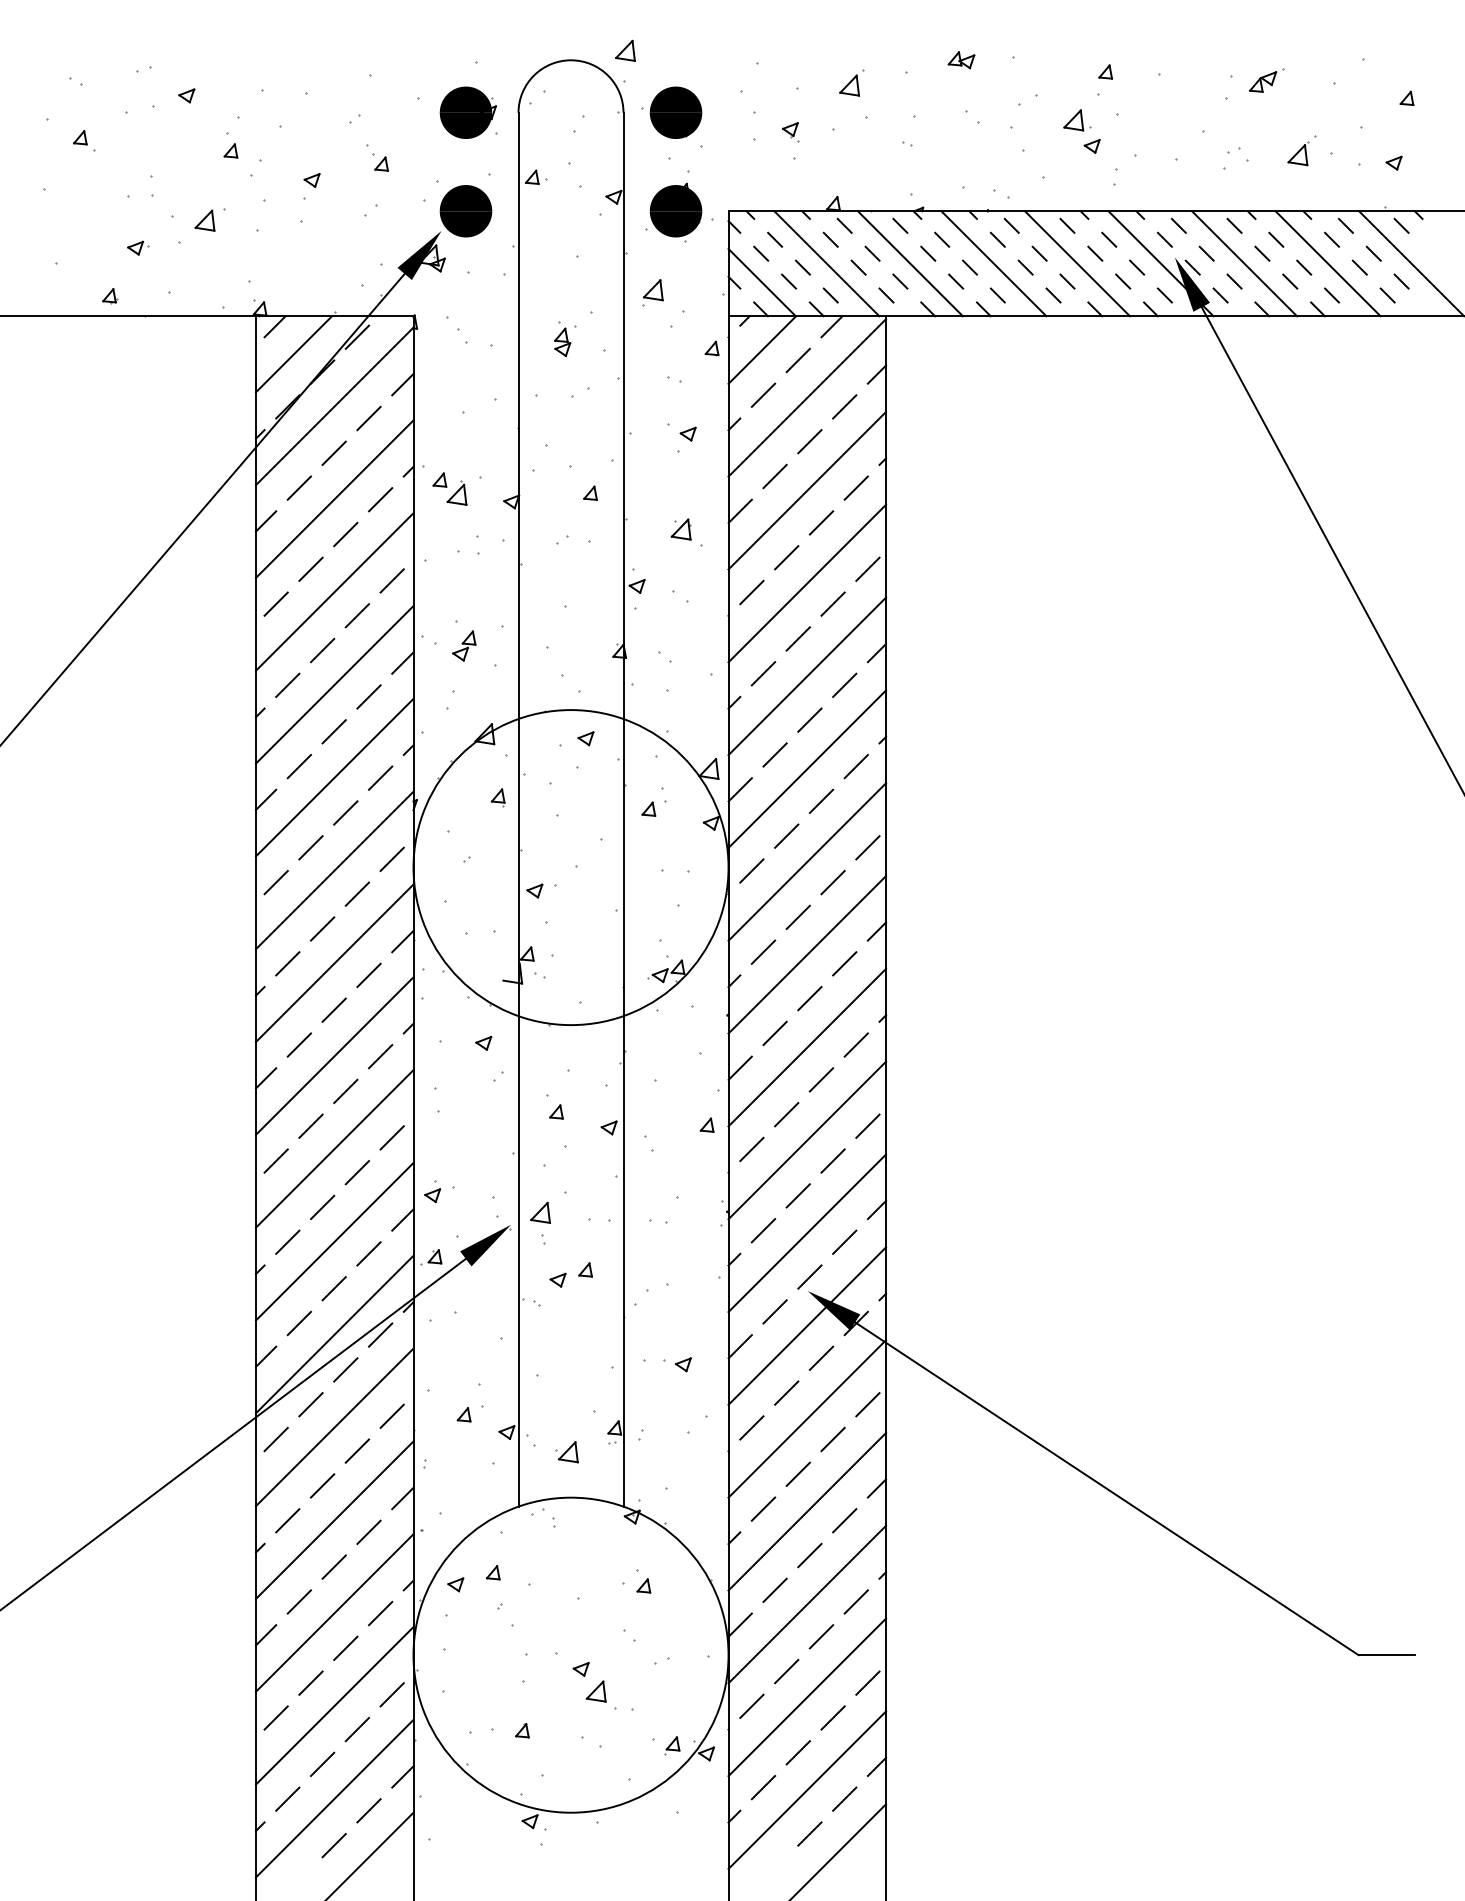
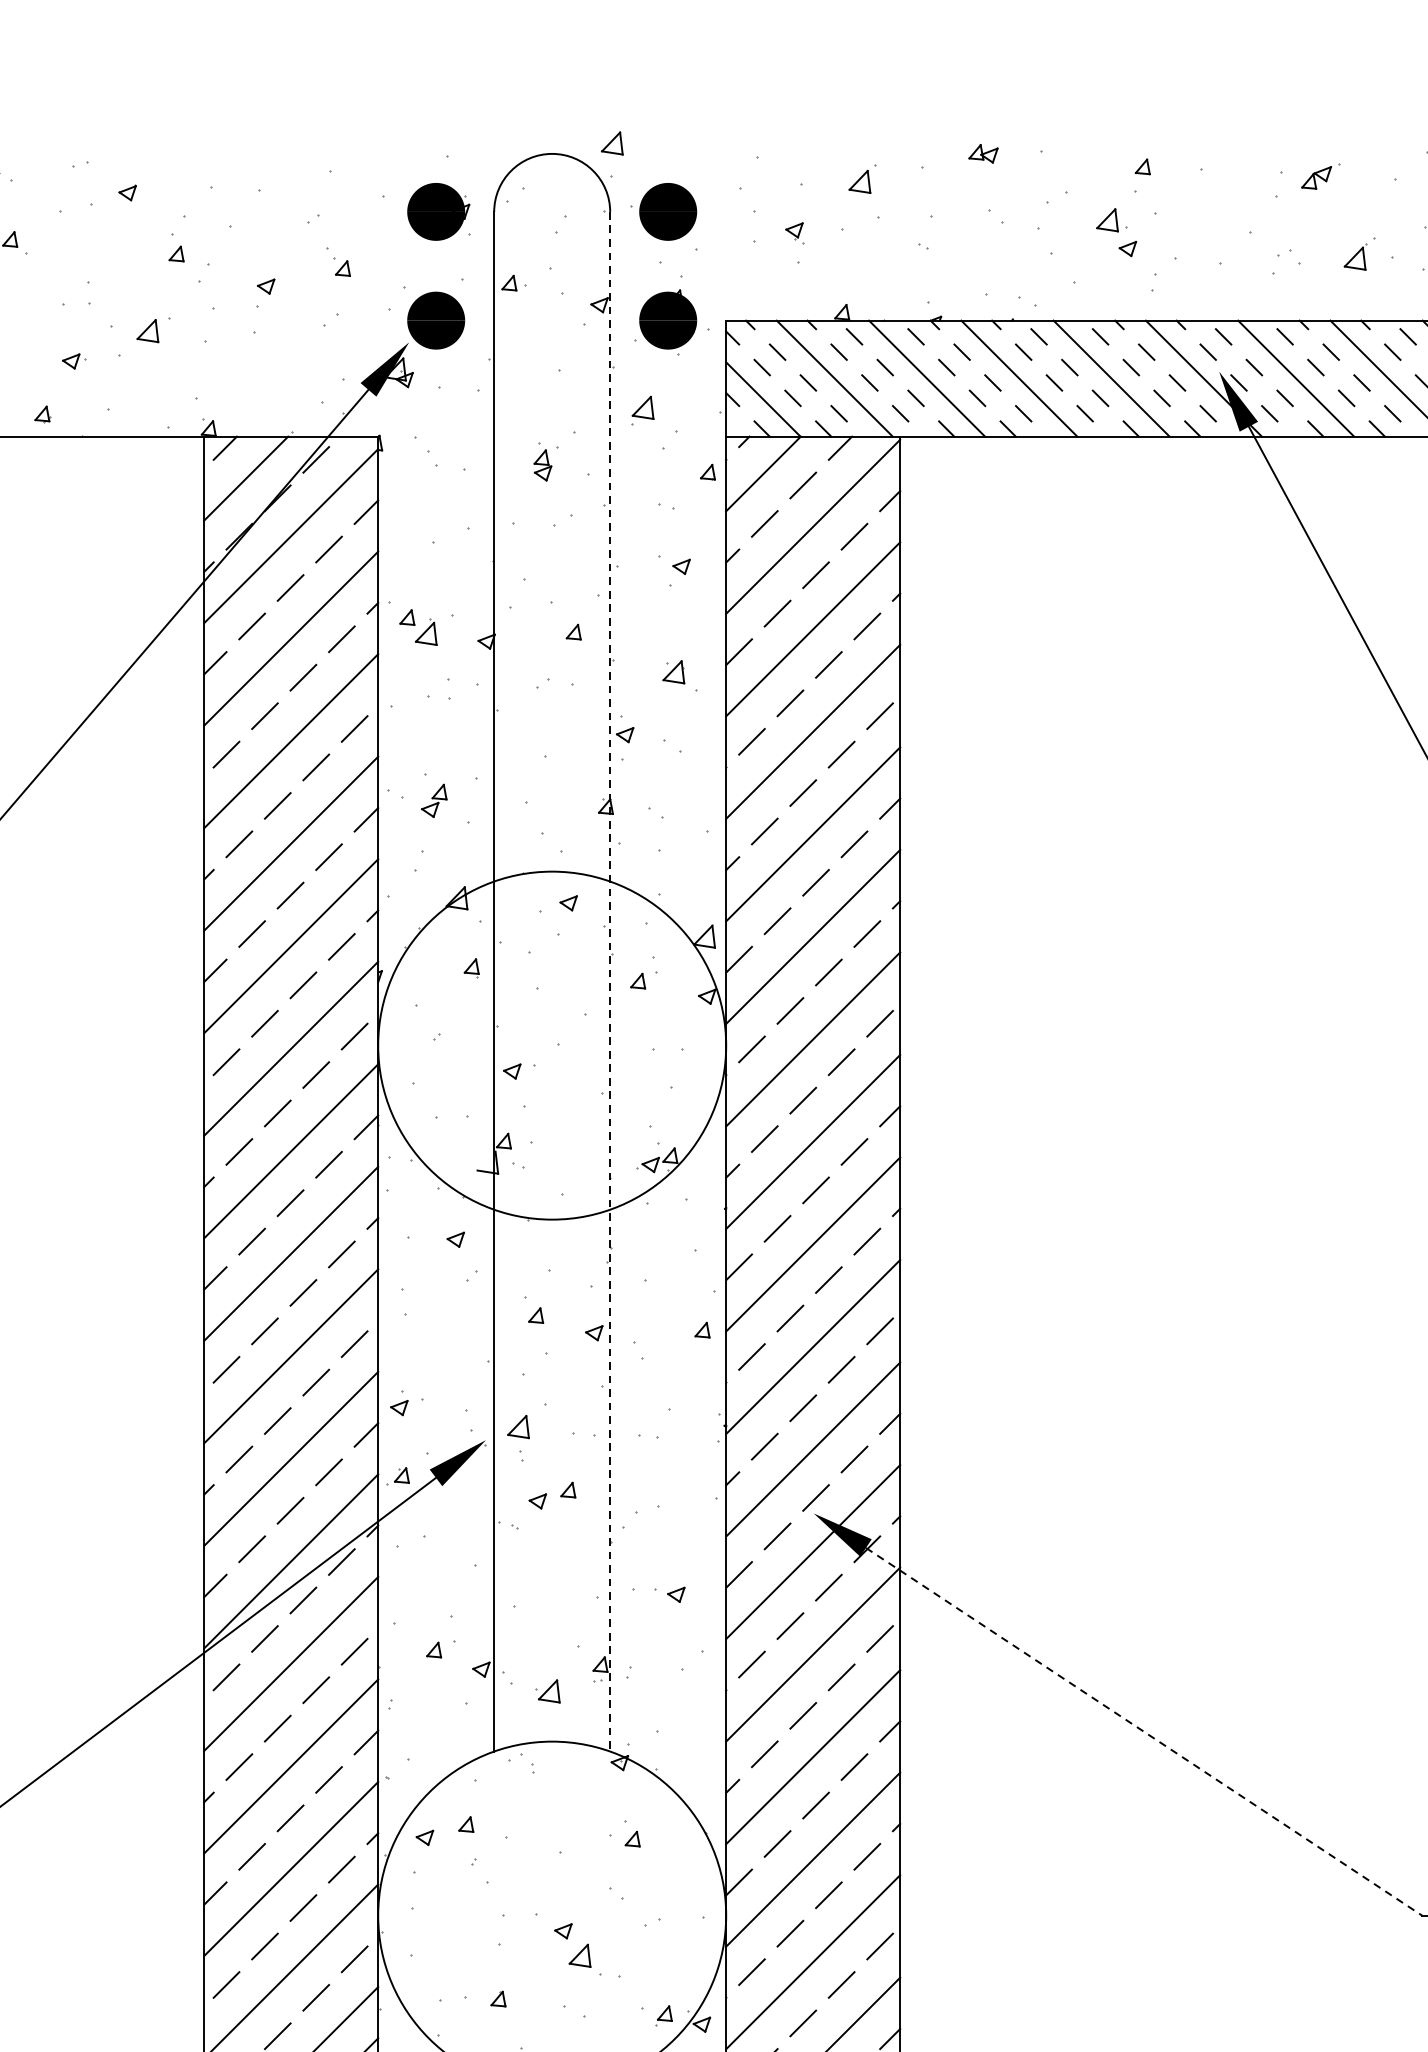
line: (623, 809) -> (610, 981), solid -> dashed
line: (1106, 1488) -> (1143, 1731), solid -> dashed

